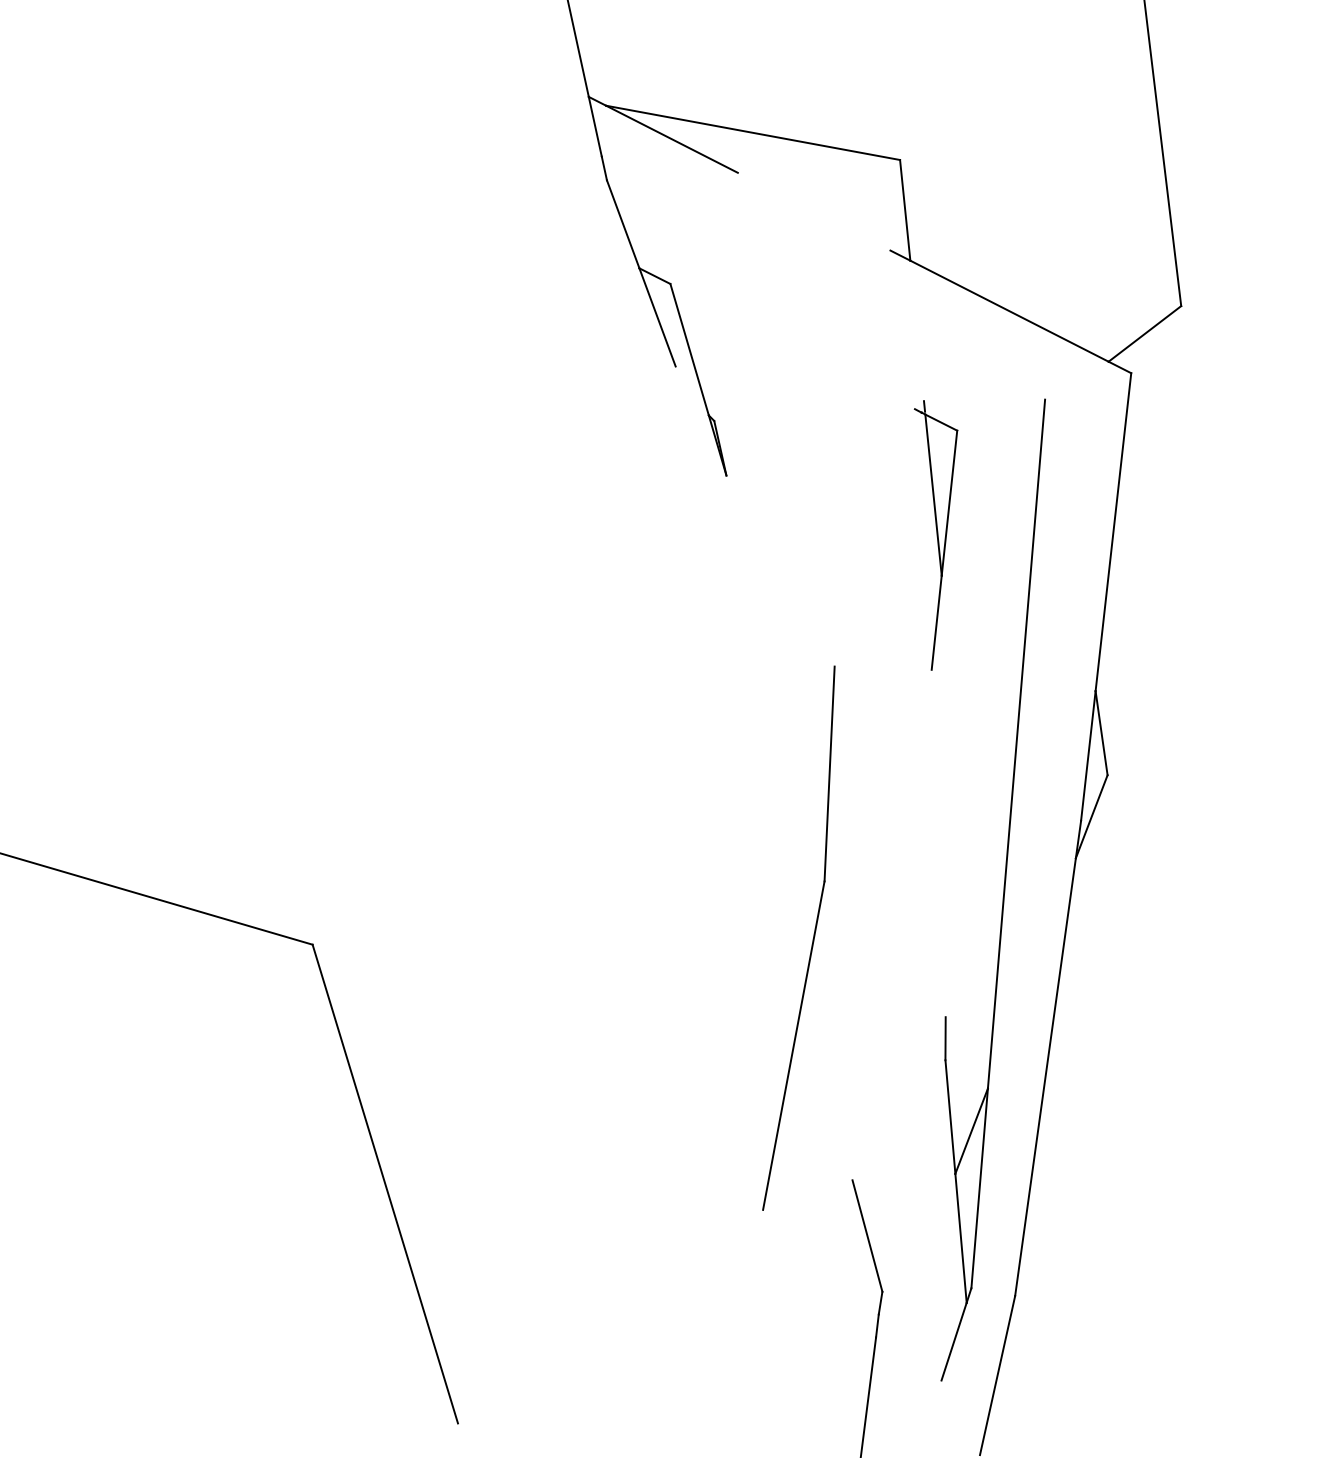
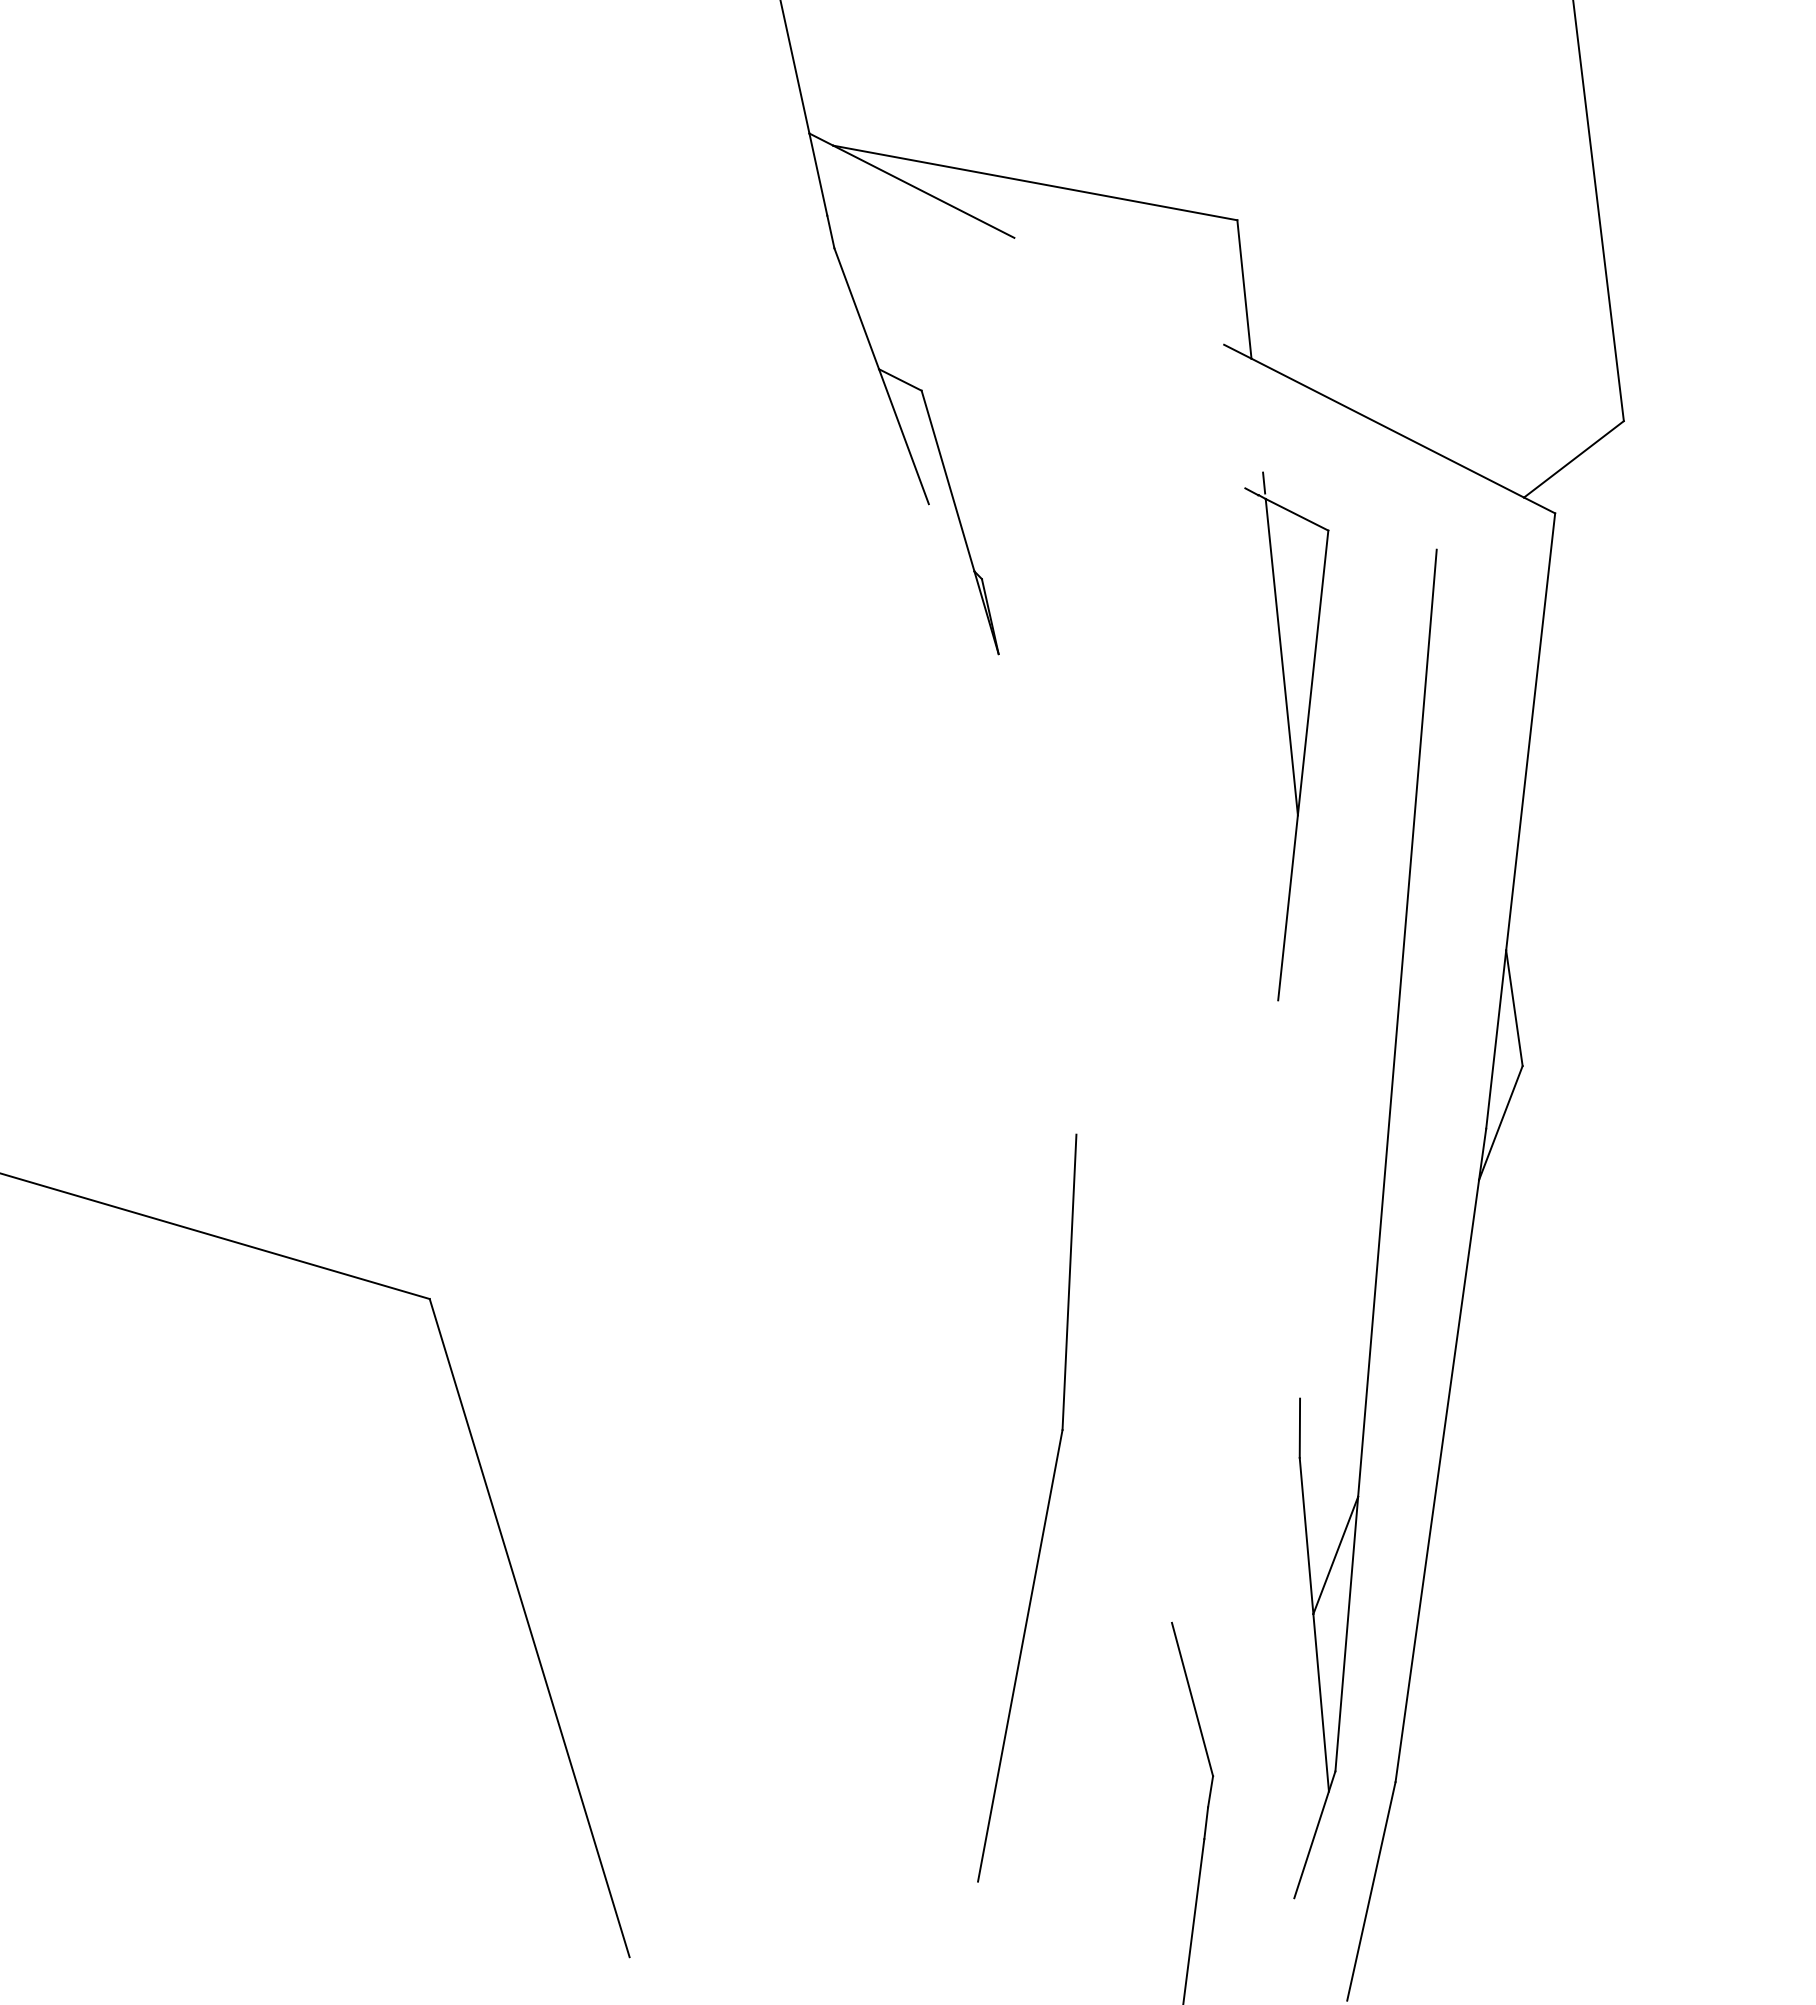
part: (935, 535) -> (1286, 736), size x1.43
part: (812, 939) -> (1046, 1509), moved

